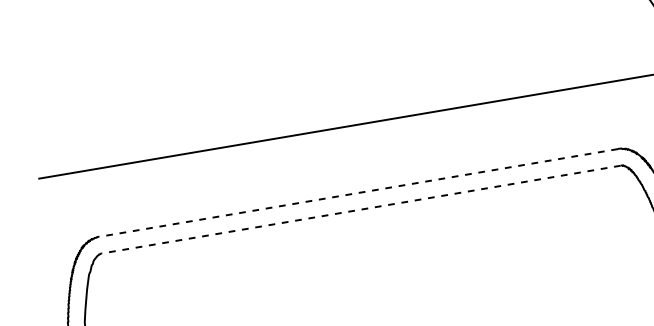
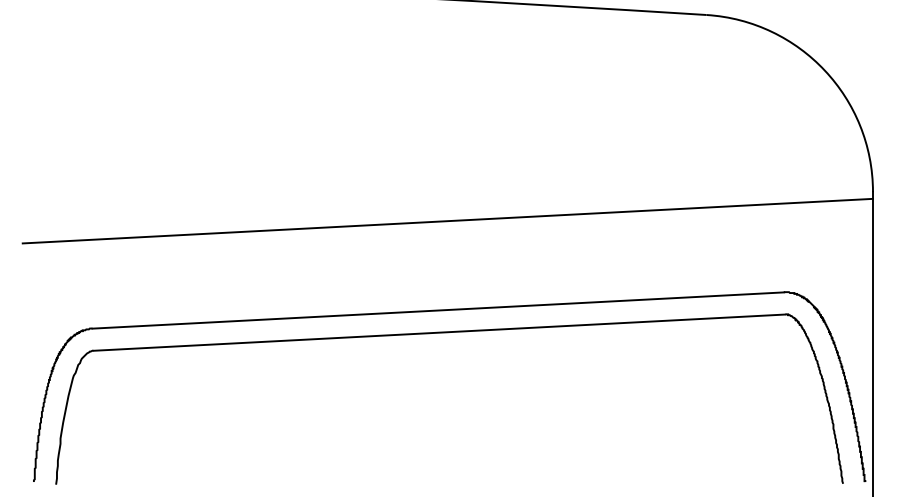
line: (357, 193) -> (437, 310), dashed -> solid
line: (361, 209) -> (439, 332), dashed -> solid

